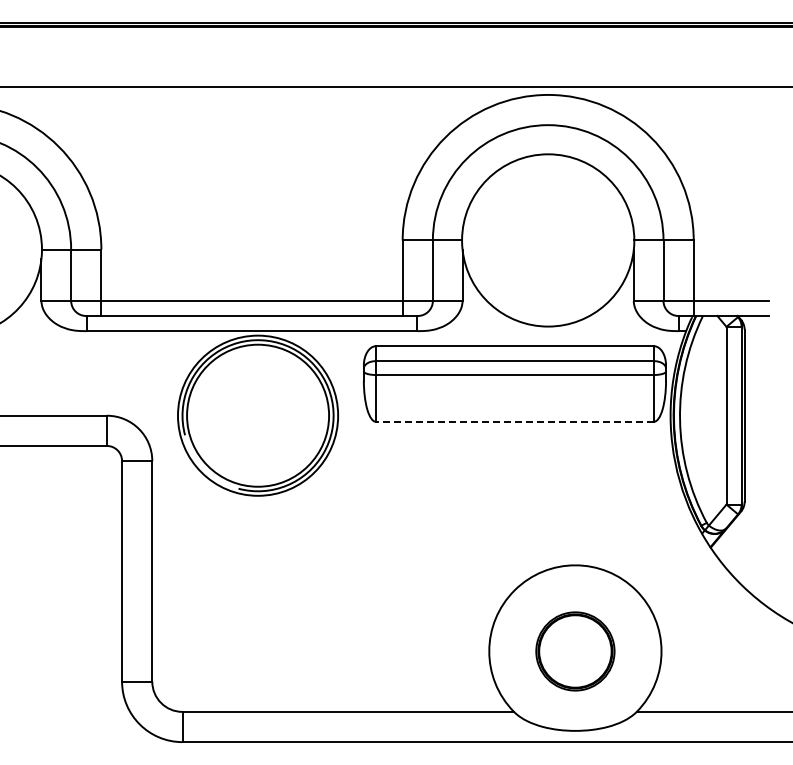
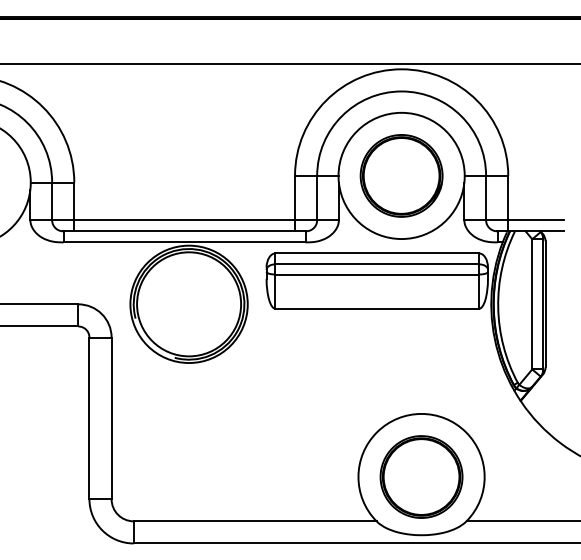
part: (547, 240) -> (401, 175), added
line: (514, 421) -> (376, 308), dashed -> solid
part: (575, 651) -> (421, 477), size x1.43

